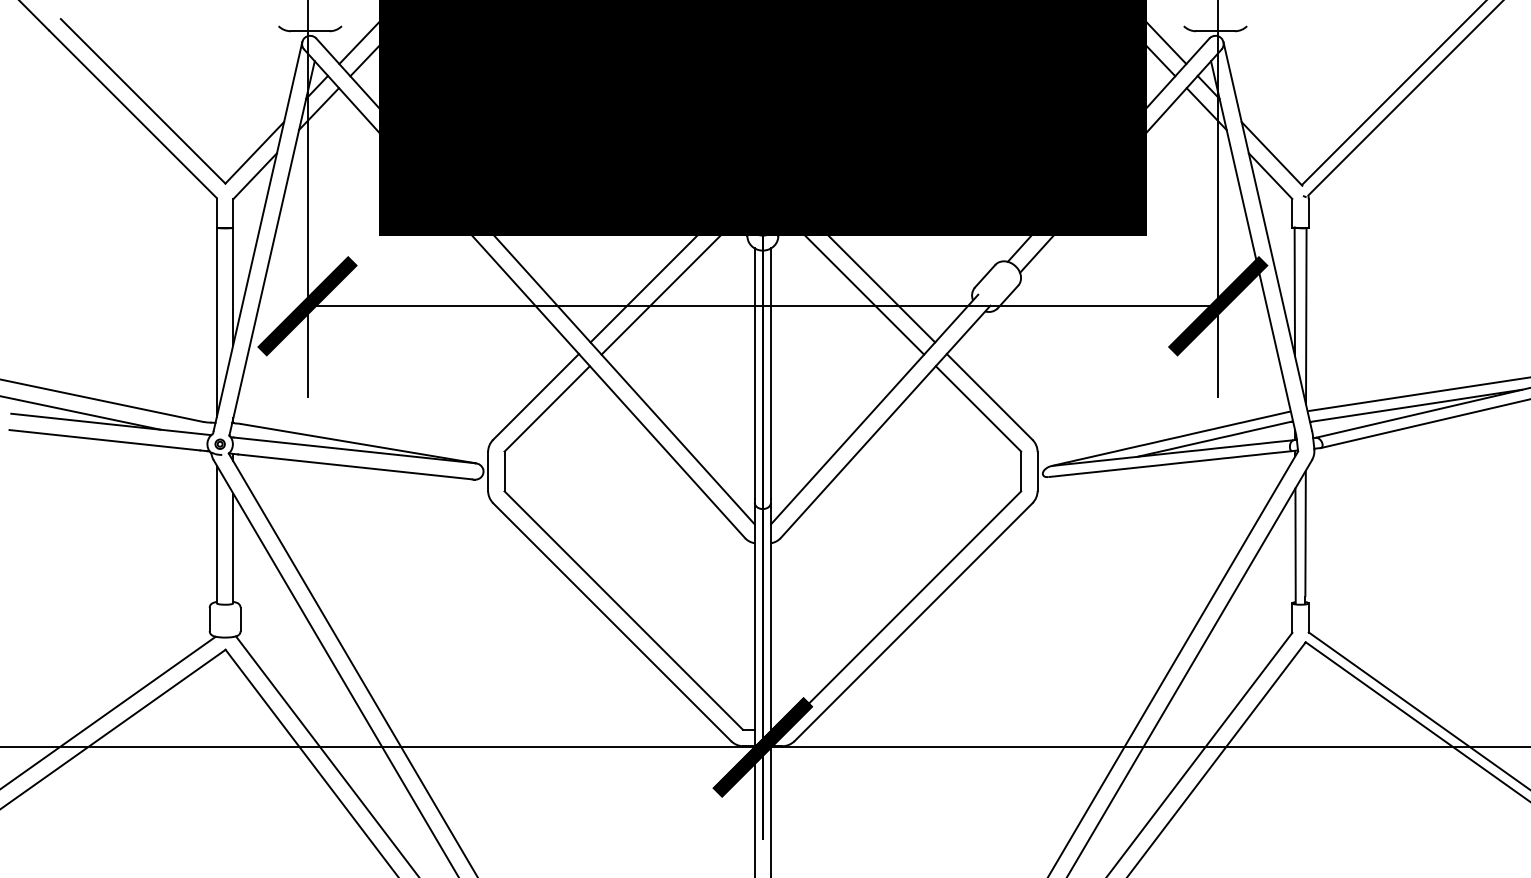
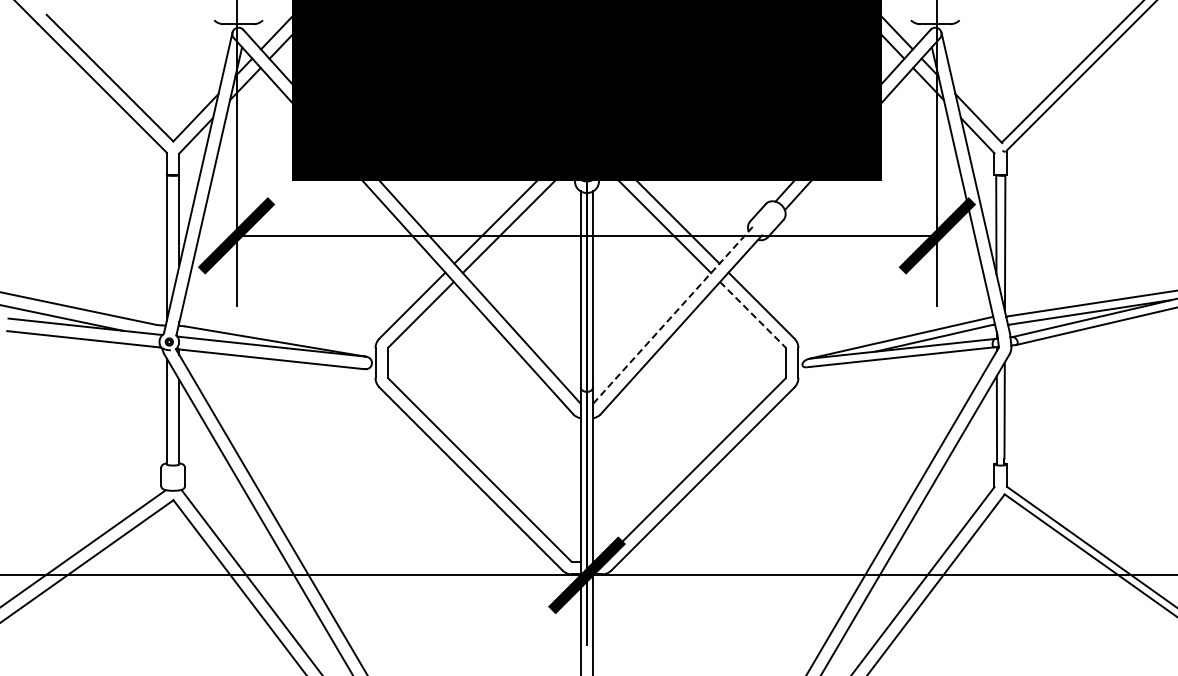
line: (875, 409) -> (673, 315), solid -> dashed
line: (979, 409) -> (753, 315), solid -> dashed

